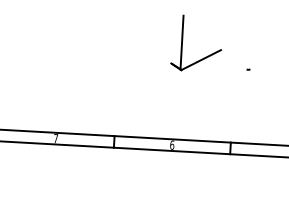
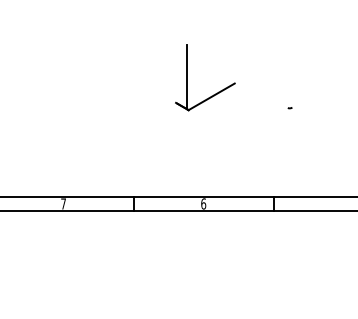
part: (182, 42) -> (187, 77), moved

